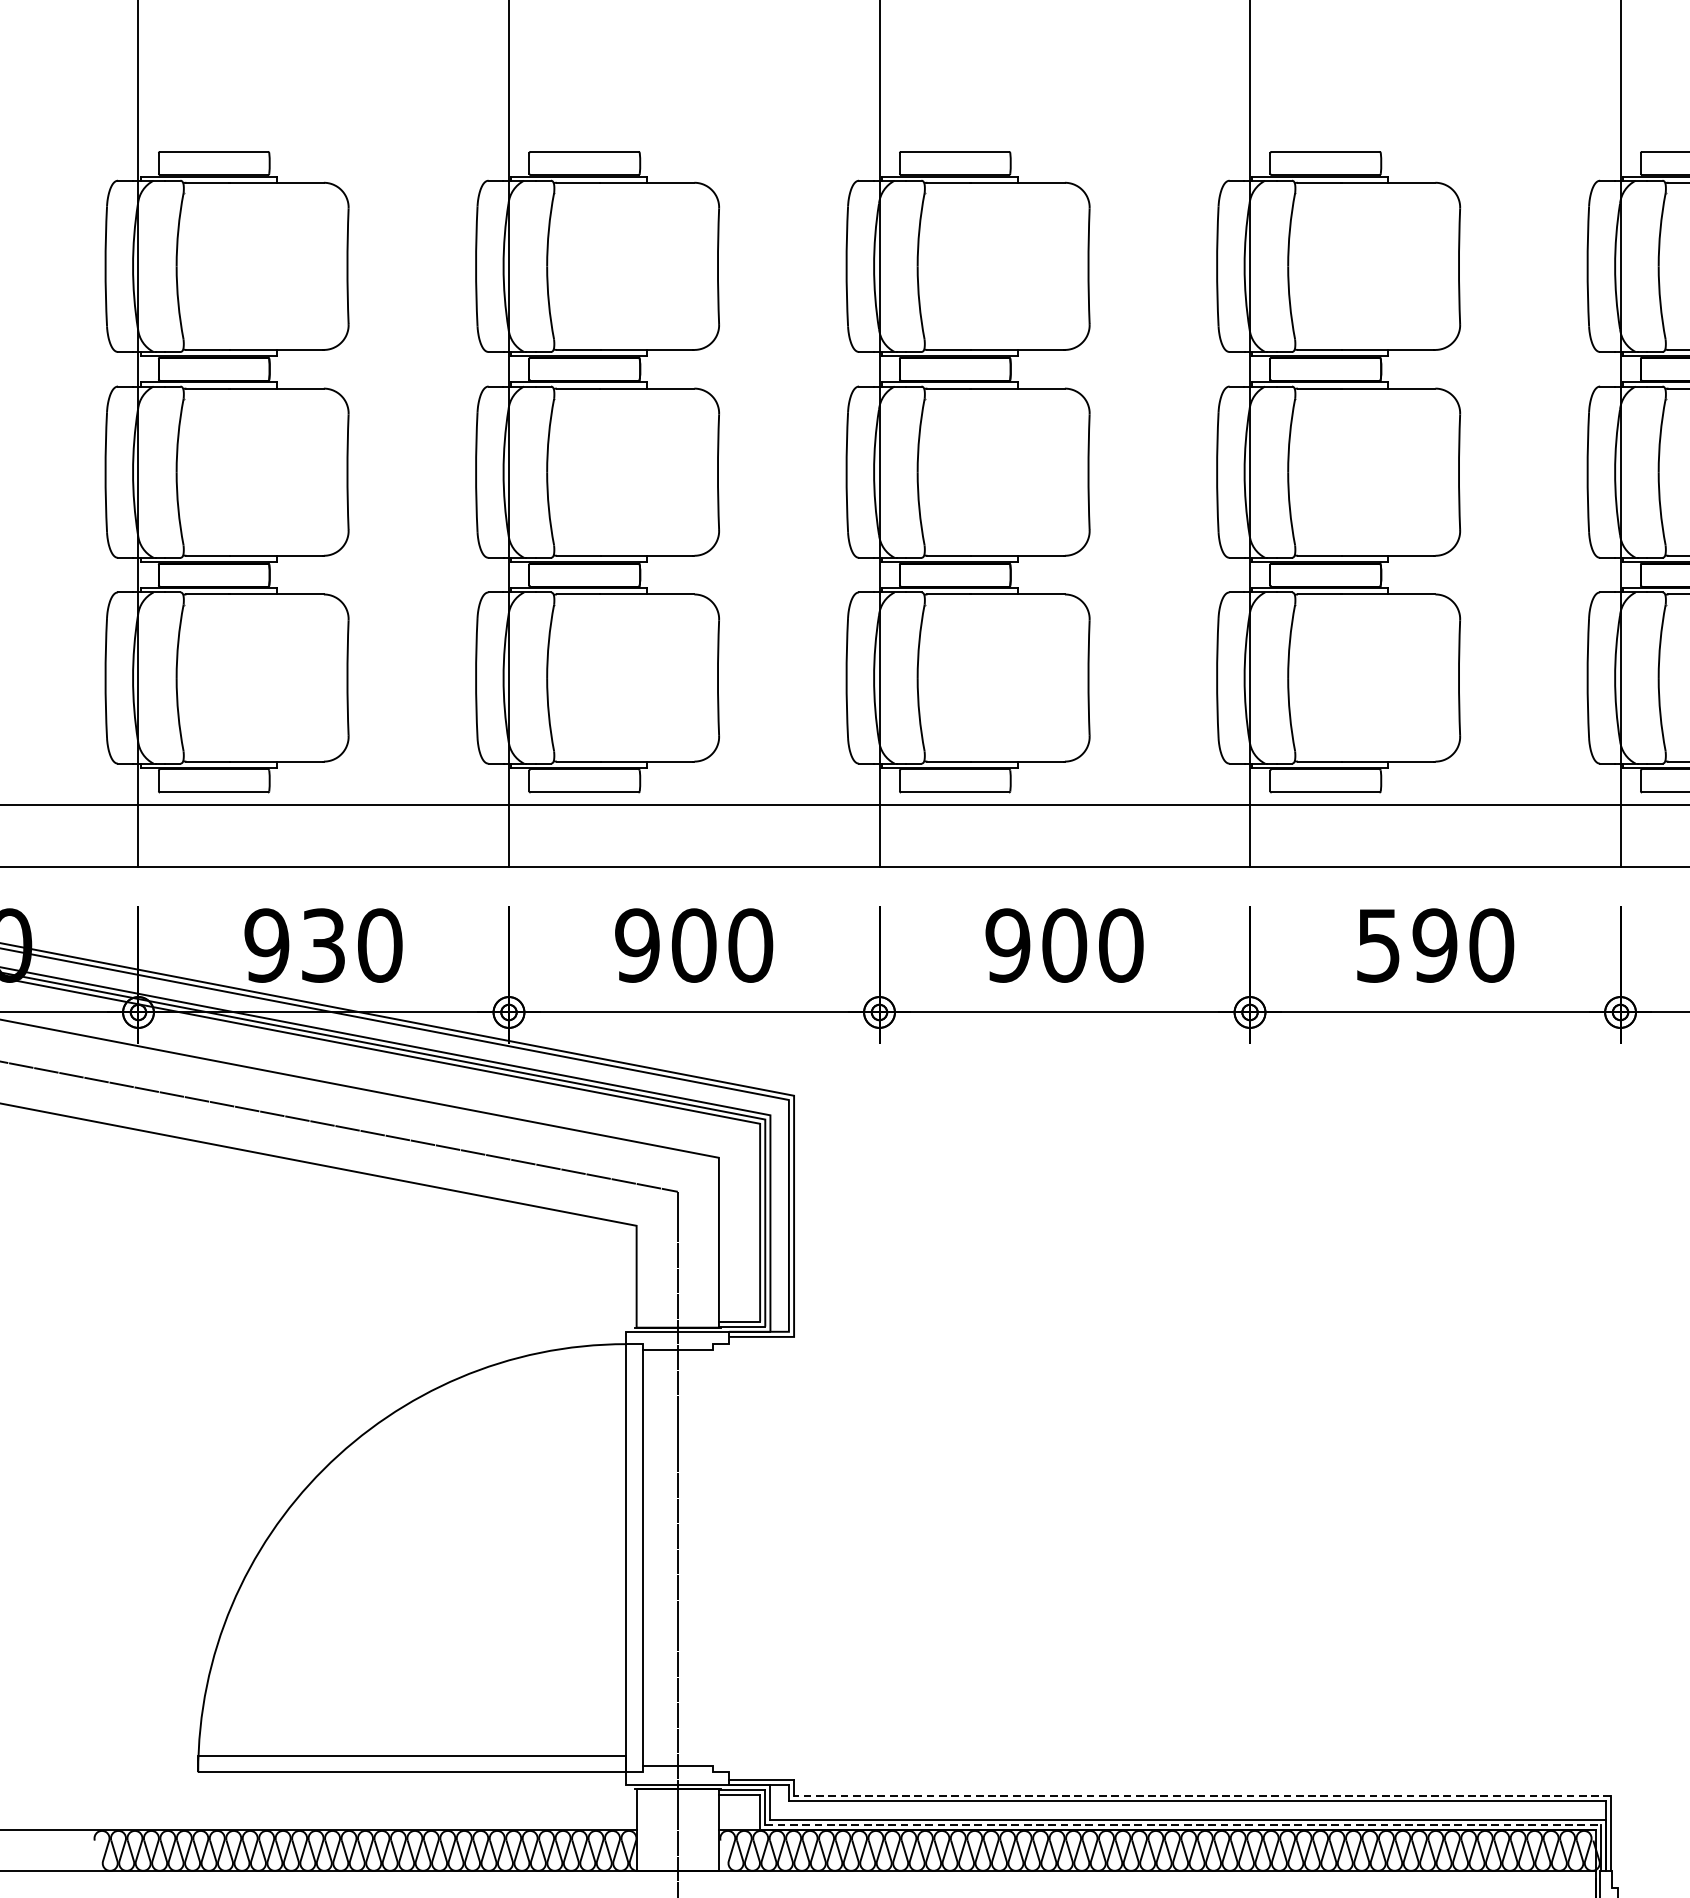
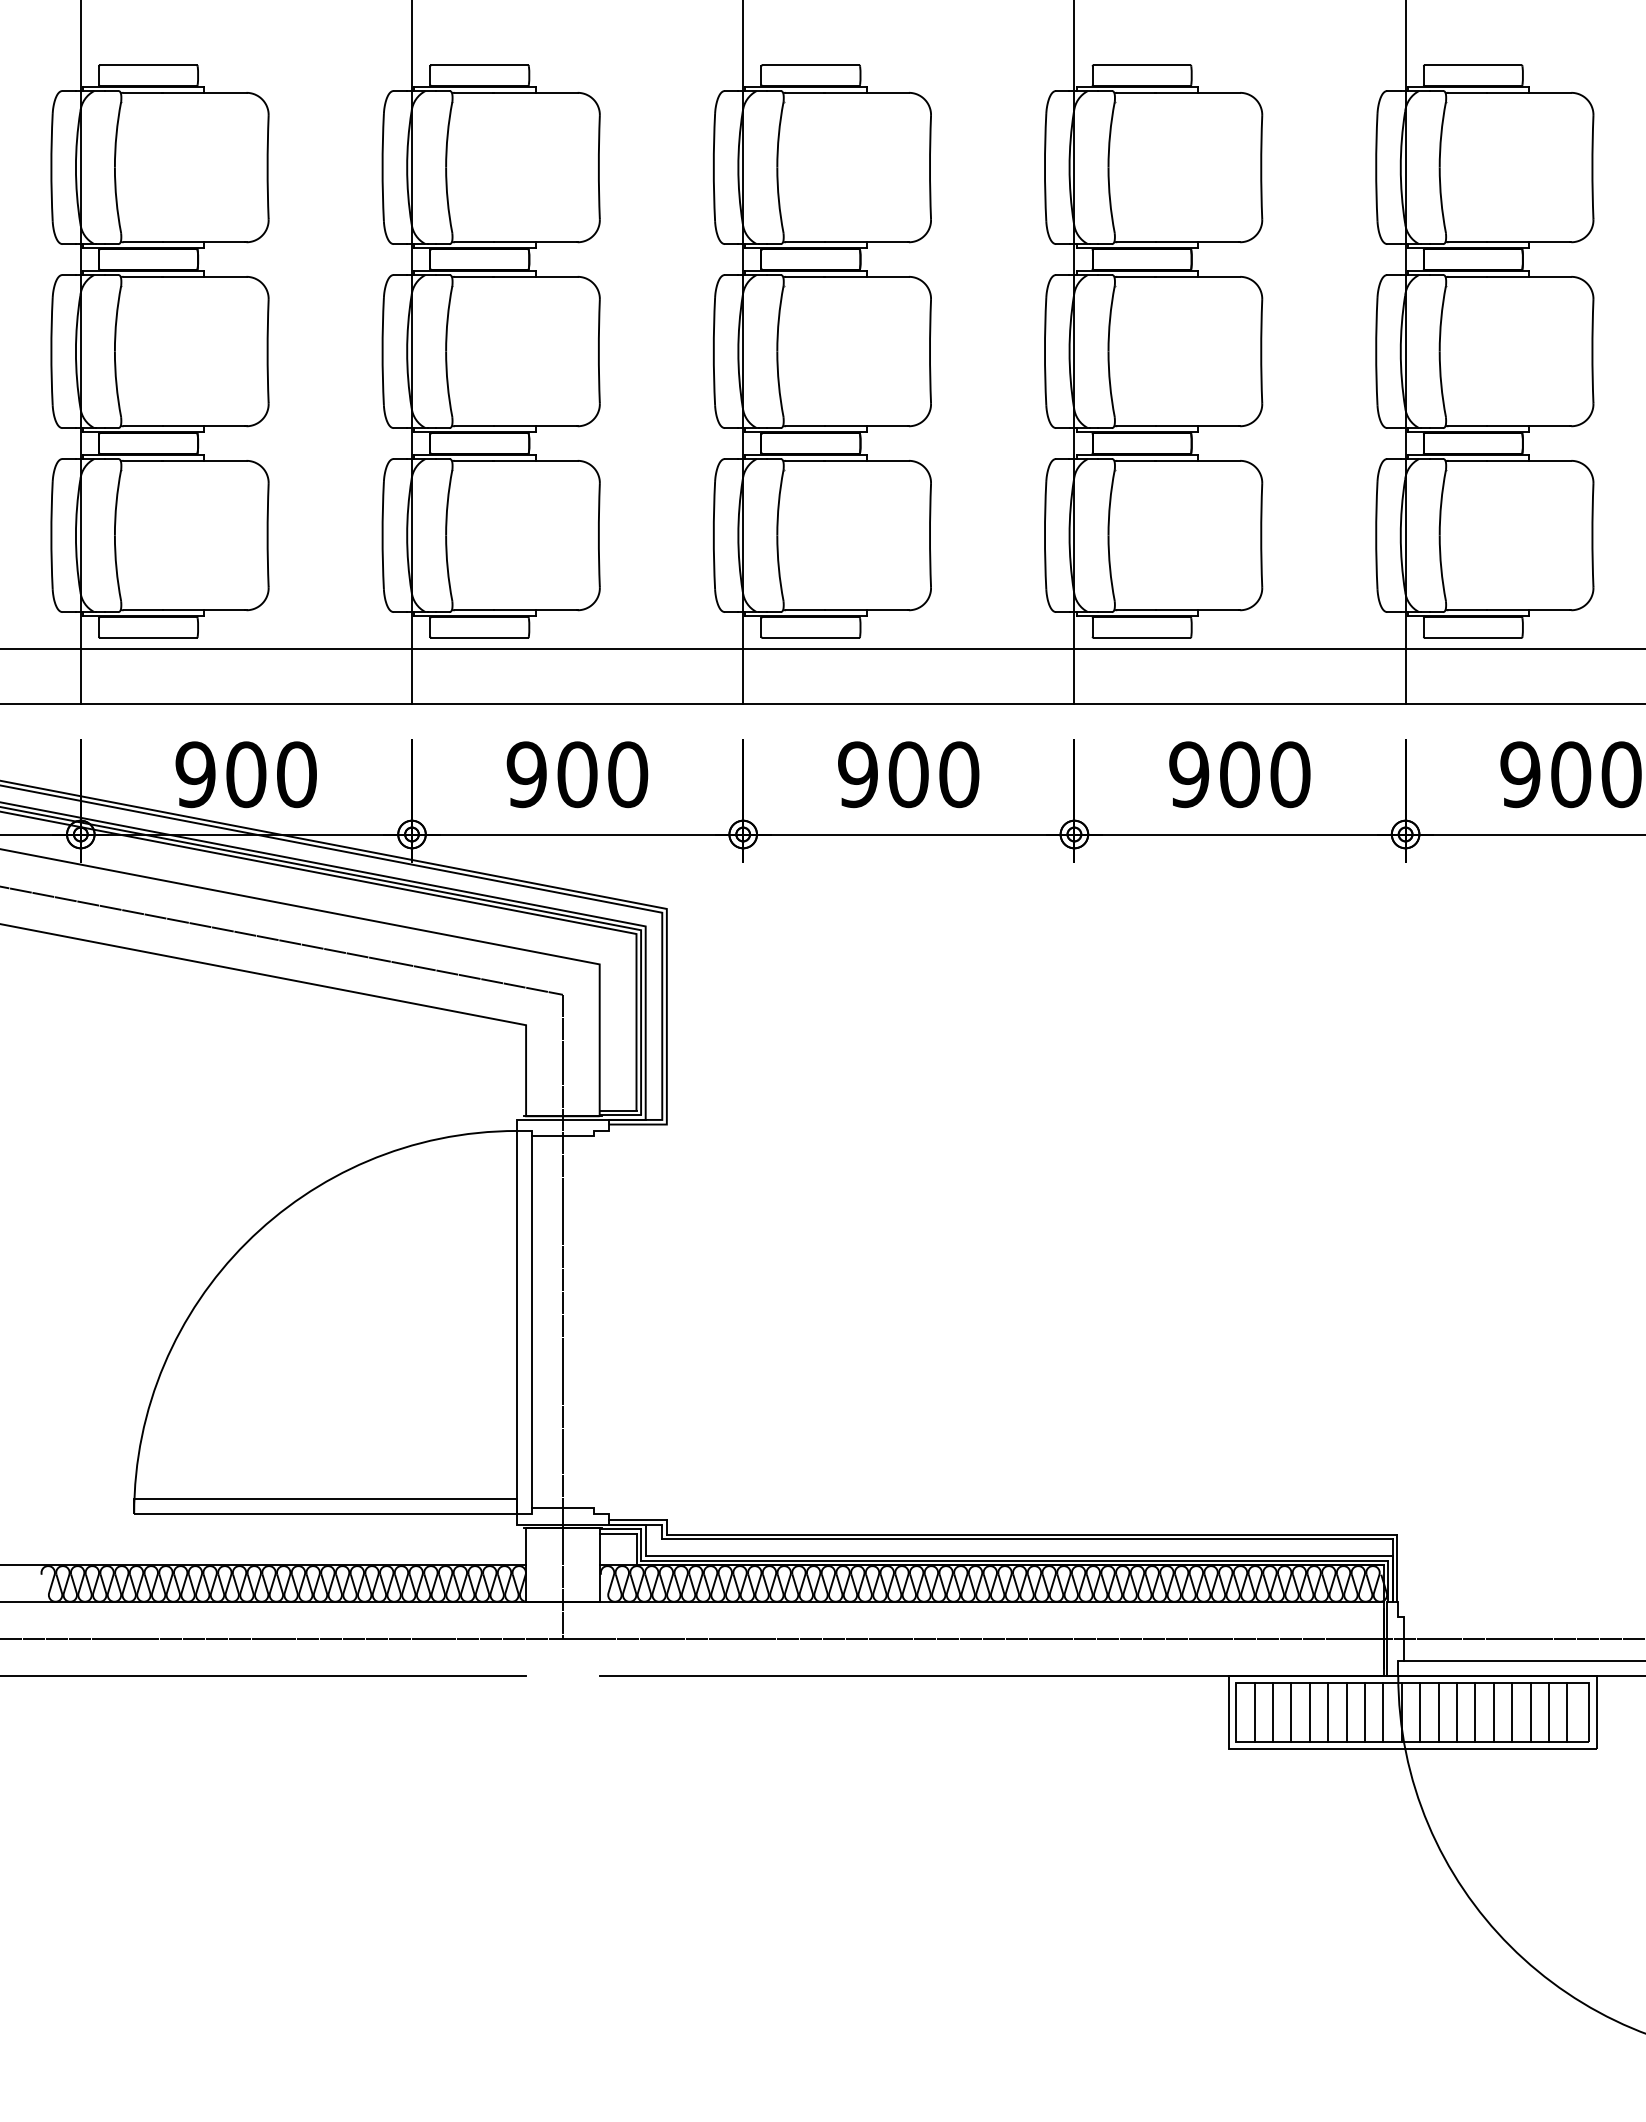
text: (323, 945) -> (246, 774), 930 -> 900
text: (1406, 945) -> (1214, 774), 590 -> 900
line: (1202, 1795) -> (1031, 1534), dashed -> solid
line: (1183, 1824) -> (1014, 1560), dashed -> solid

